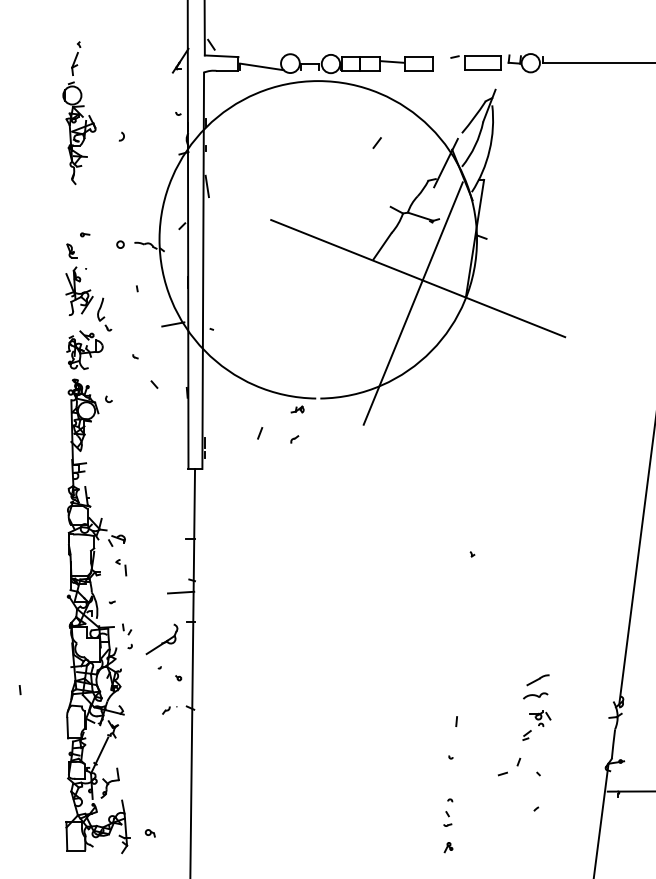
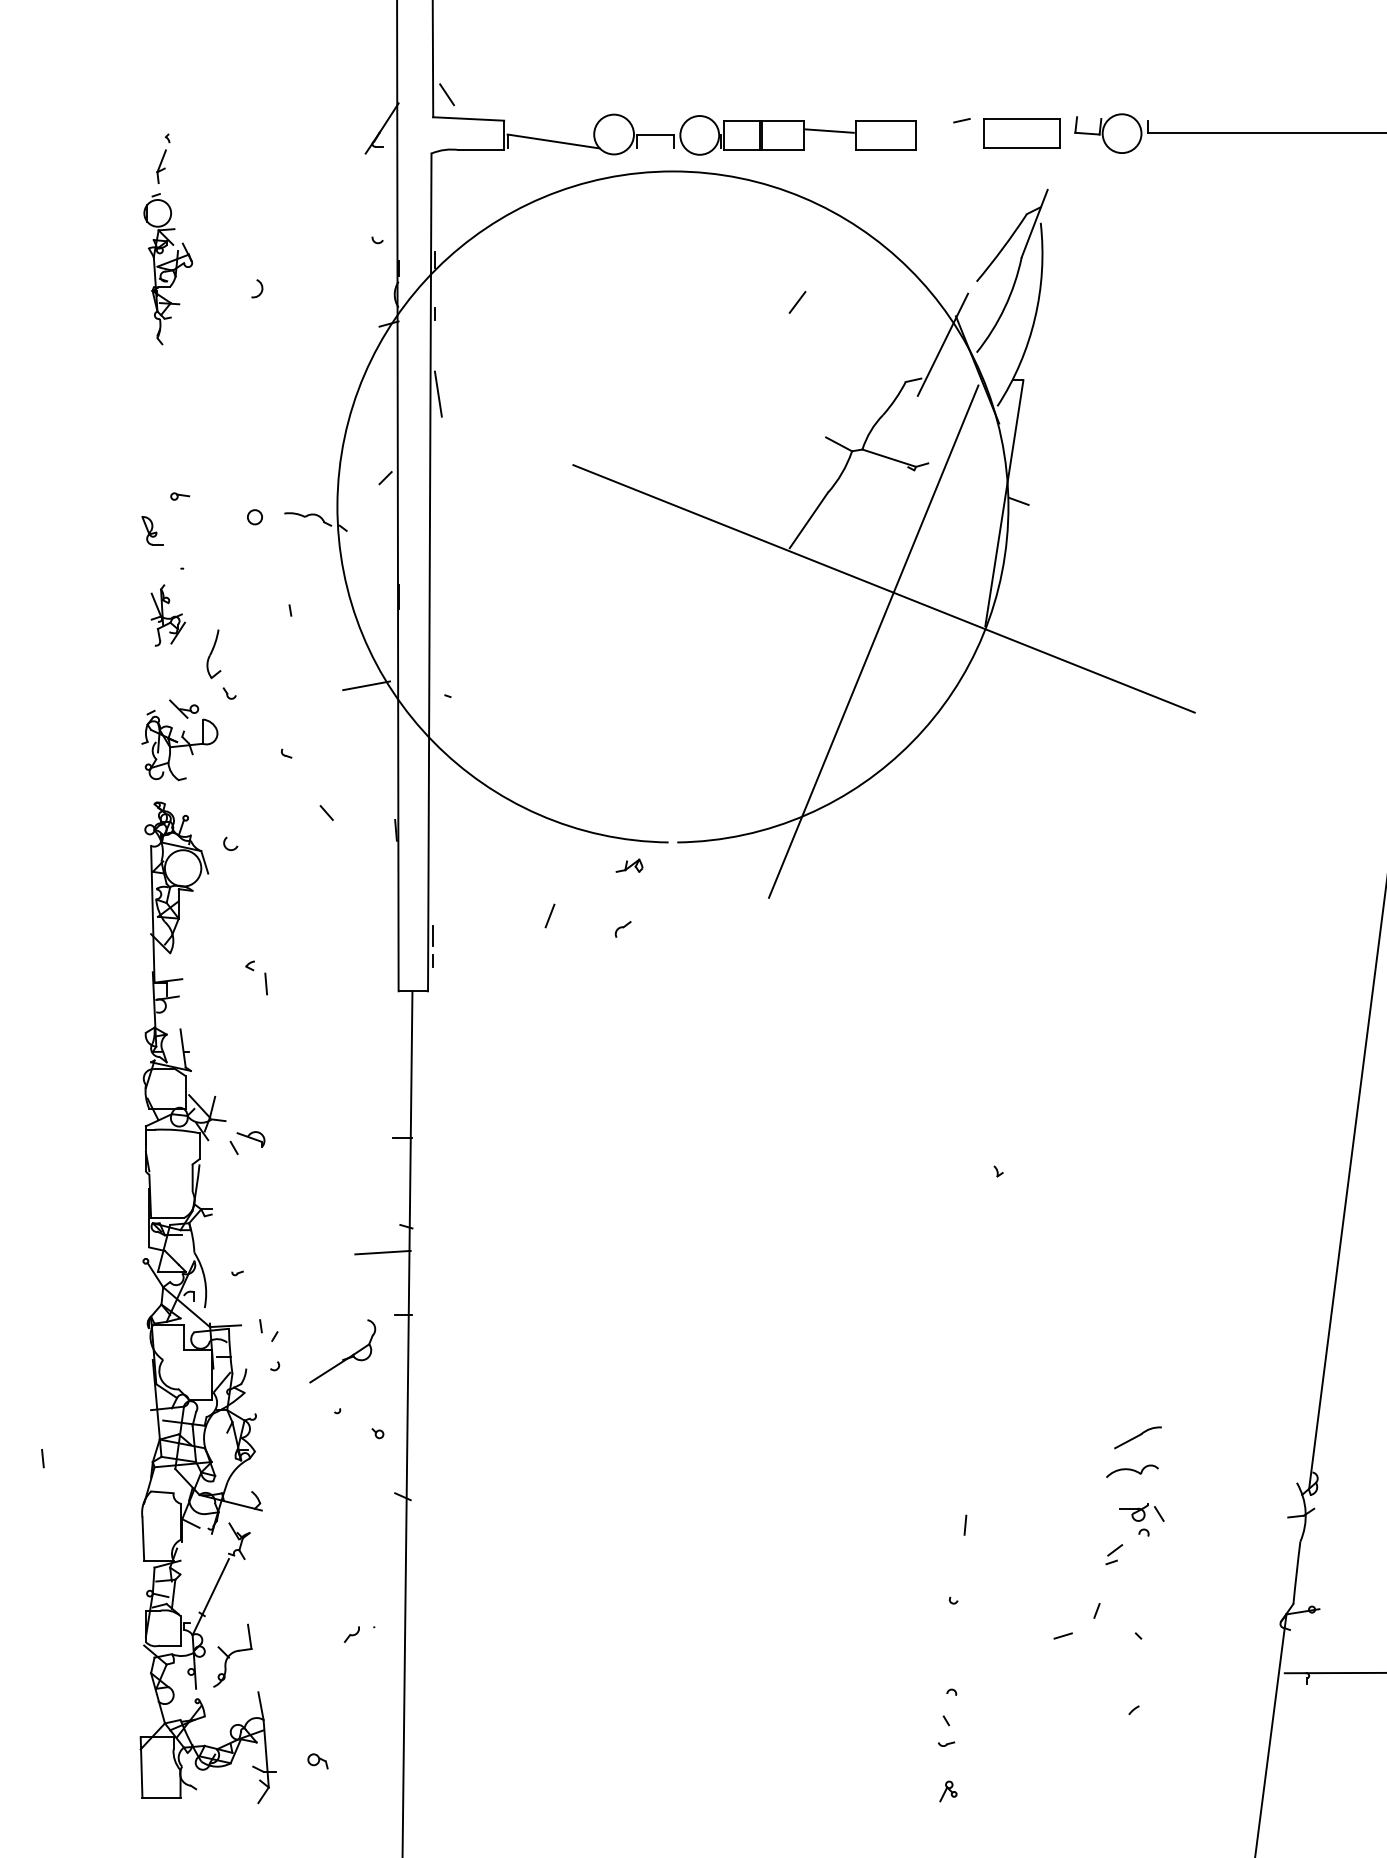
part: (79, 113) -> (168, 239), size x0.7
part: (79, 290) -> (168, 614), size x0.6
part: (121, 567) -> (257, 977), moved
part: (169, 710) -> (358, 1634), moved

